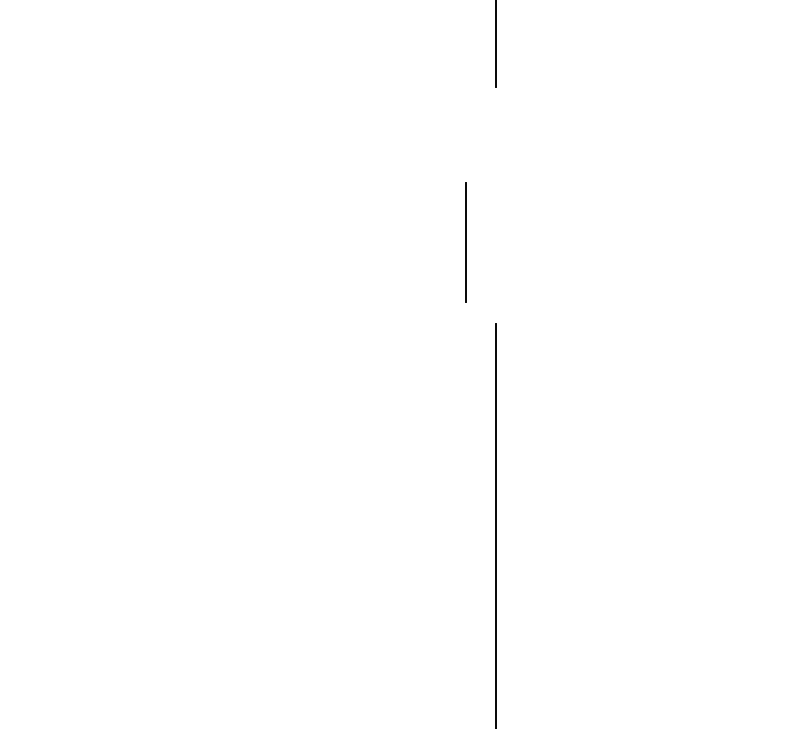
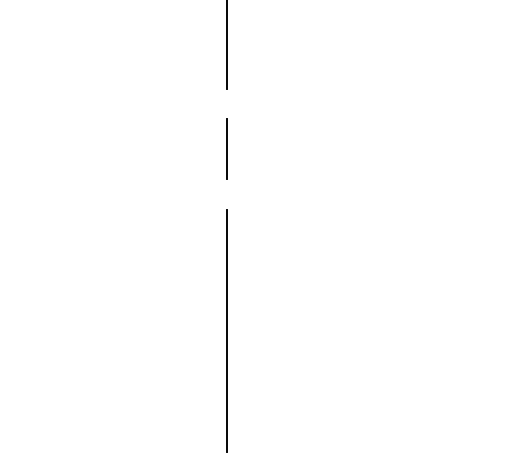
line: (465, 241) -> (226, 148), moved

